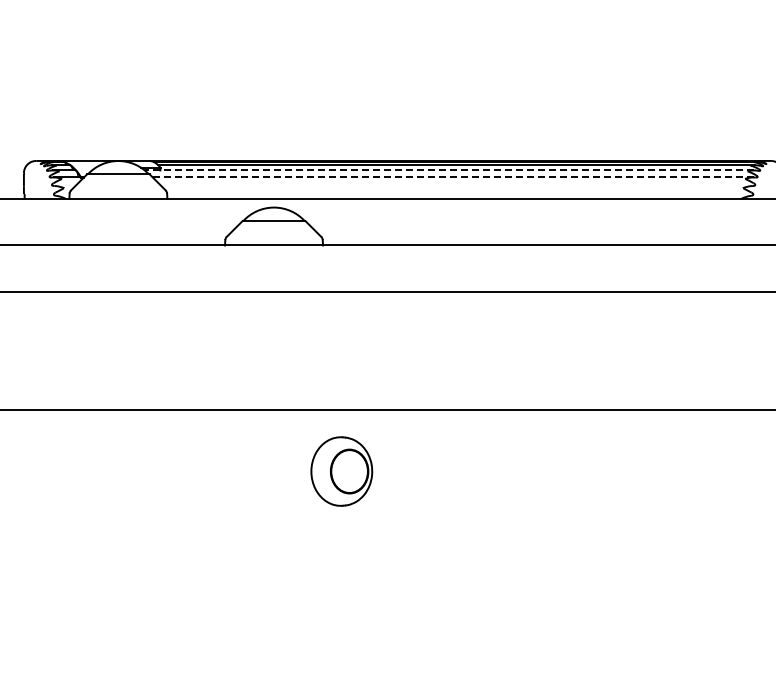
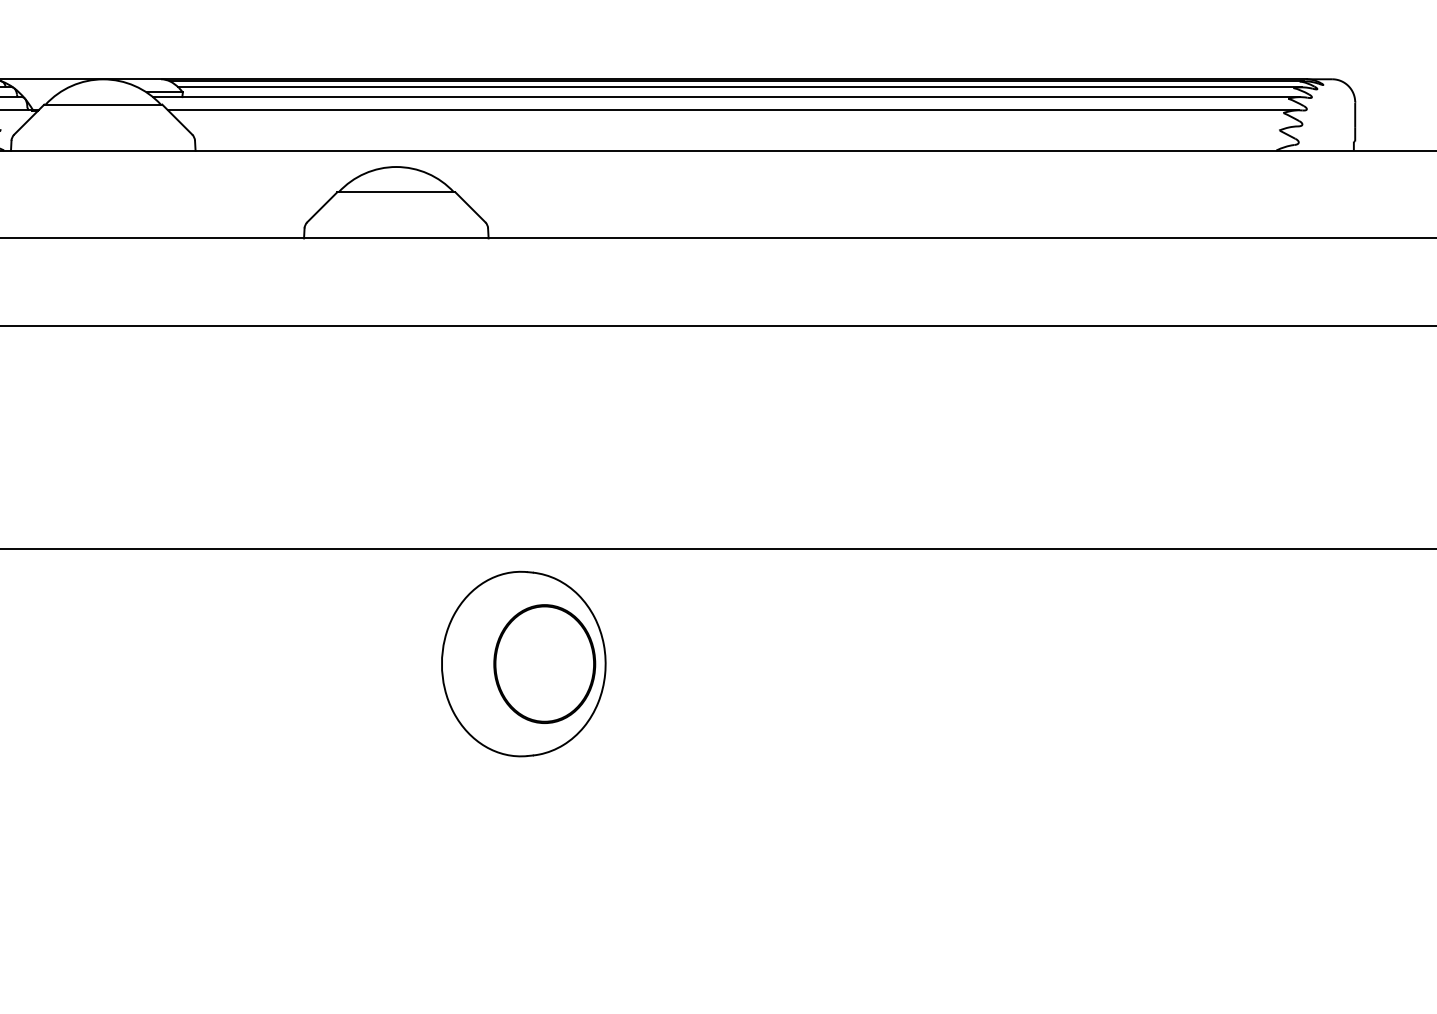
line: (449, 170) -> (726, 97), dashed -> solid
line: (452, 177) -> (732, 110), dashed -> solid
part: (341, 471) -> (523, 663), size x1.43

